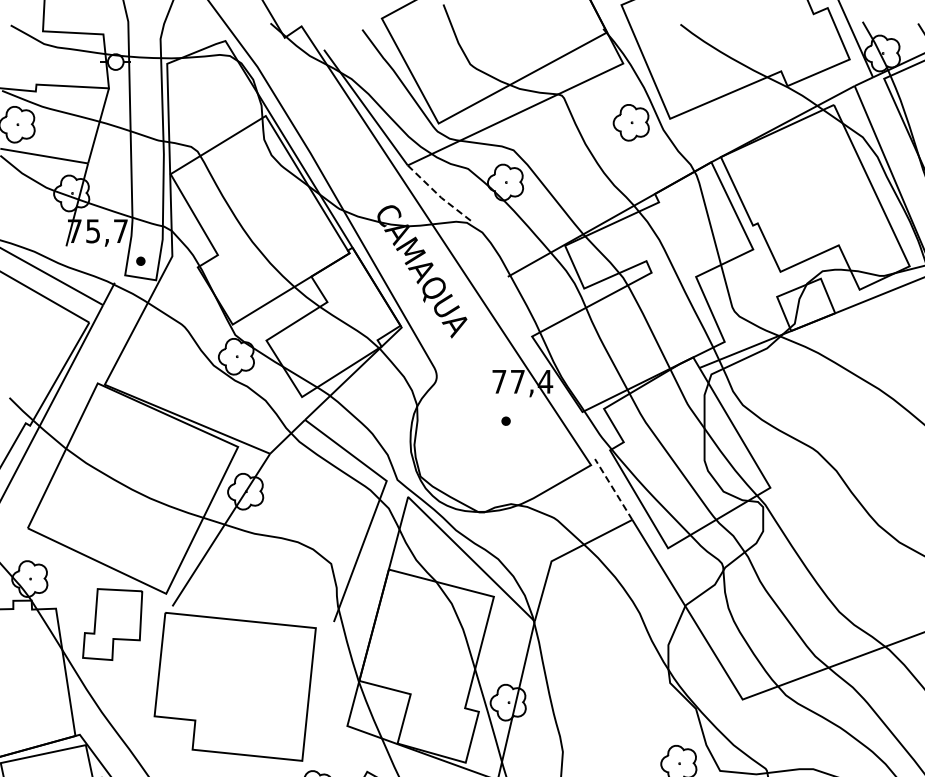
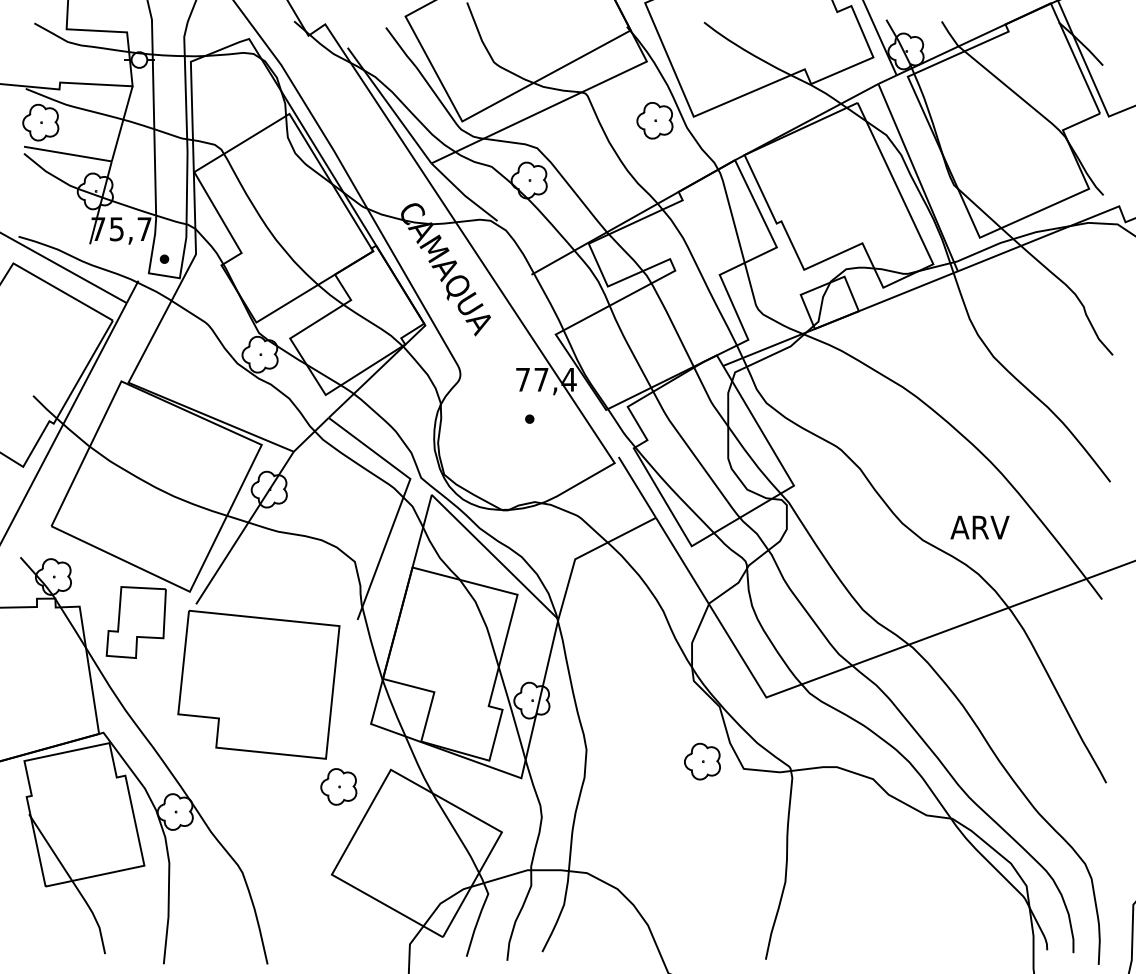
line: (439, 196) -> (463, 194), dashed -> solid
line: (613, 489) -> (637, 487), dashed -> solid

